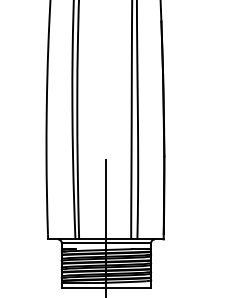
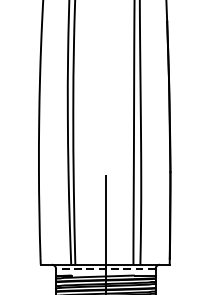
line: (106, 243) -> (105, 269), solid -> dashed

